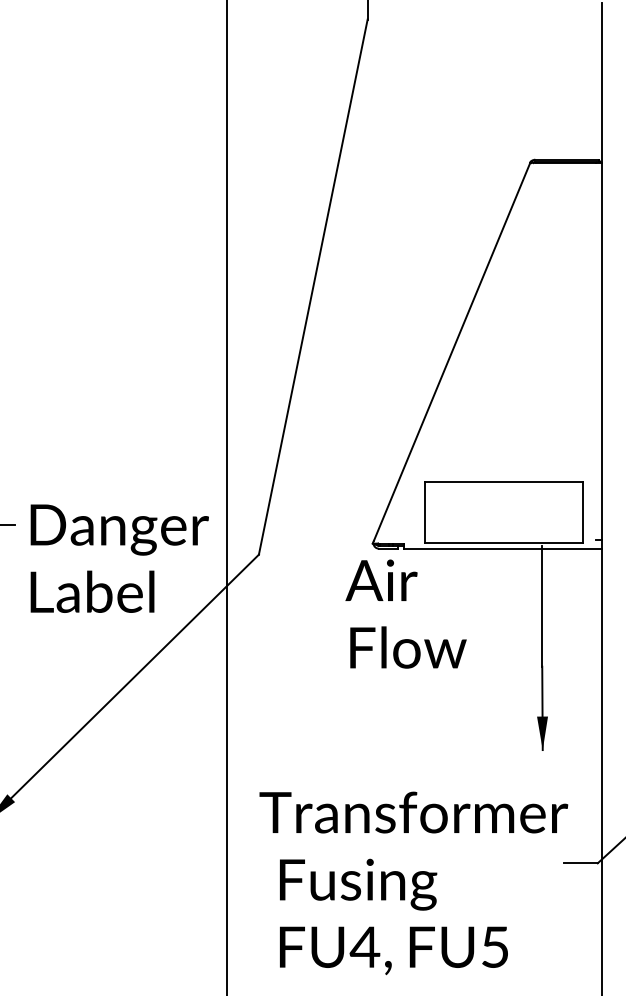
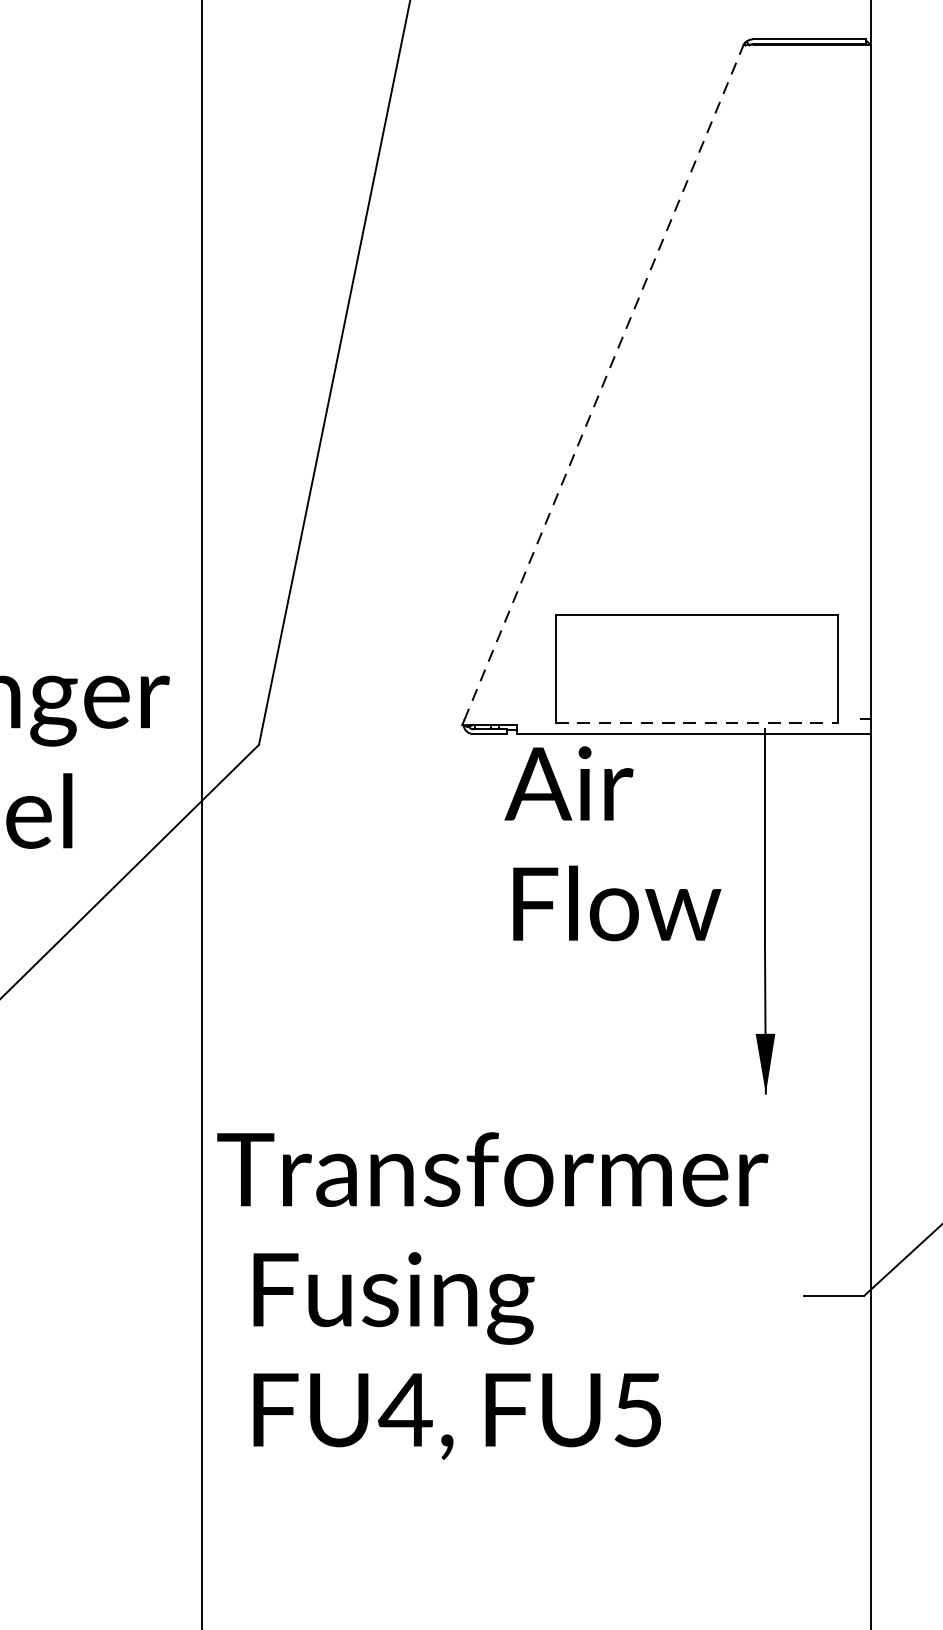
line: (452, 351) -> (604, 381), solid -> dashed
line: (504, 542) -> (697, 723), solid -> dashed
text: (405, 613) -> (611, 842), moved
text: (413, 883) -> (492, 1296), moved

